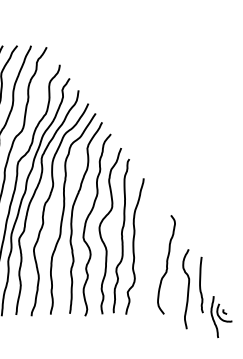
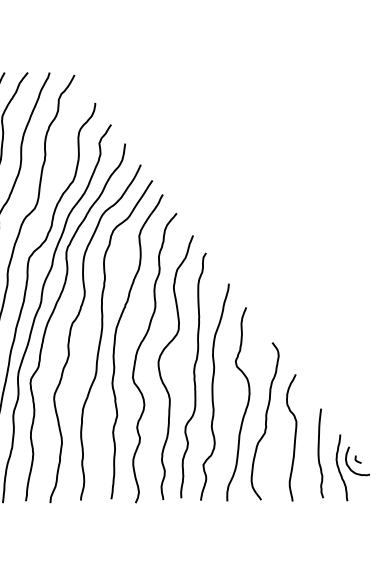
curve: (154, 254) -> (246, 404), added
curve: (187, 289) -> (293, 438), moved
part: (221, 317) -> (352, 468), moved

